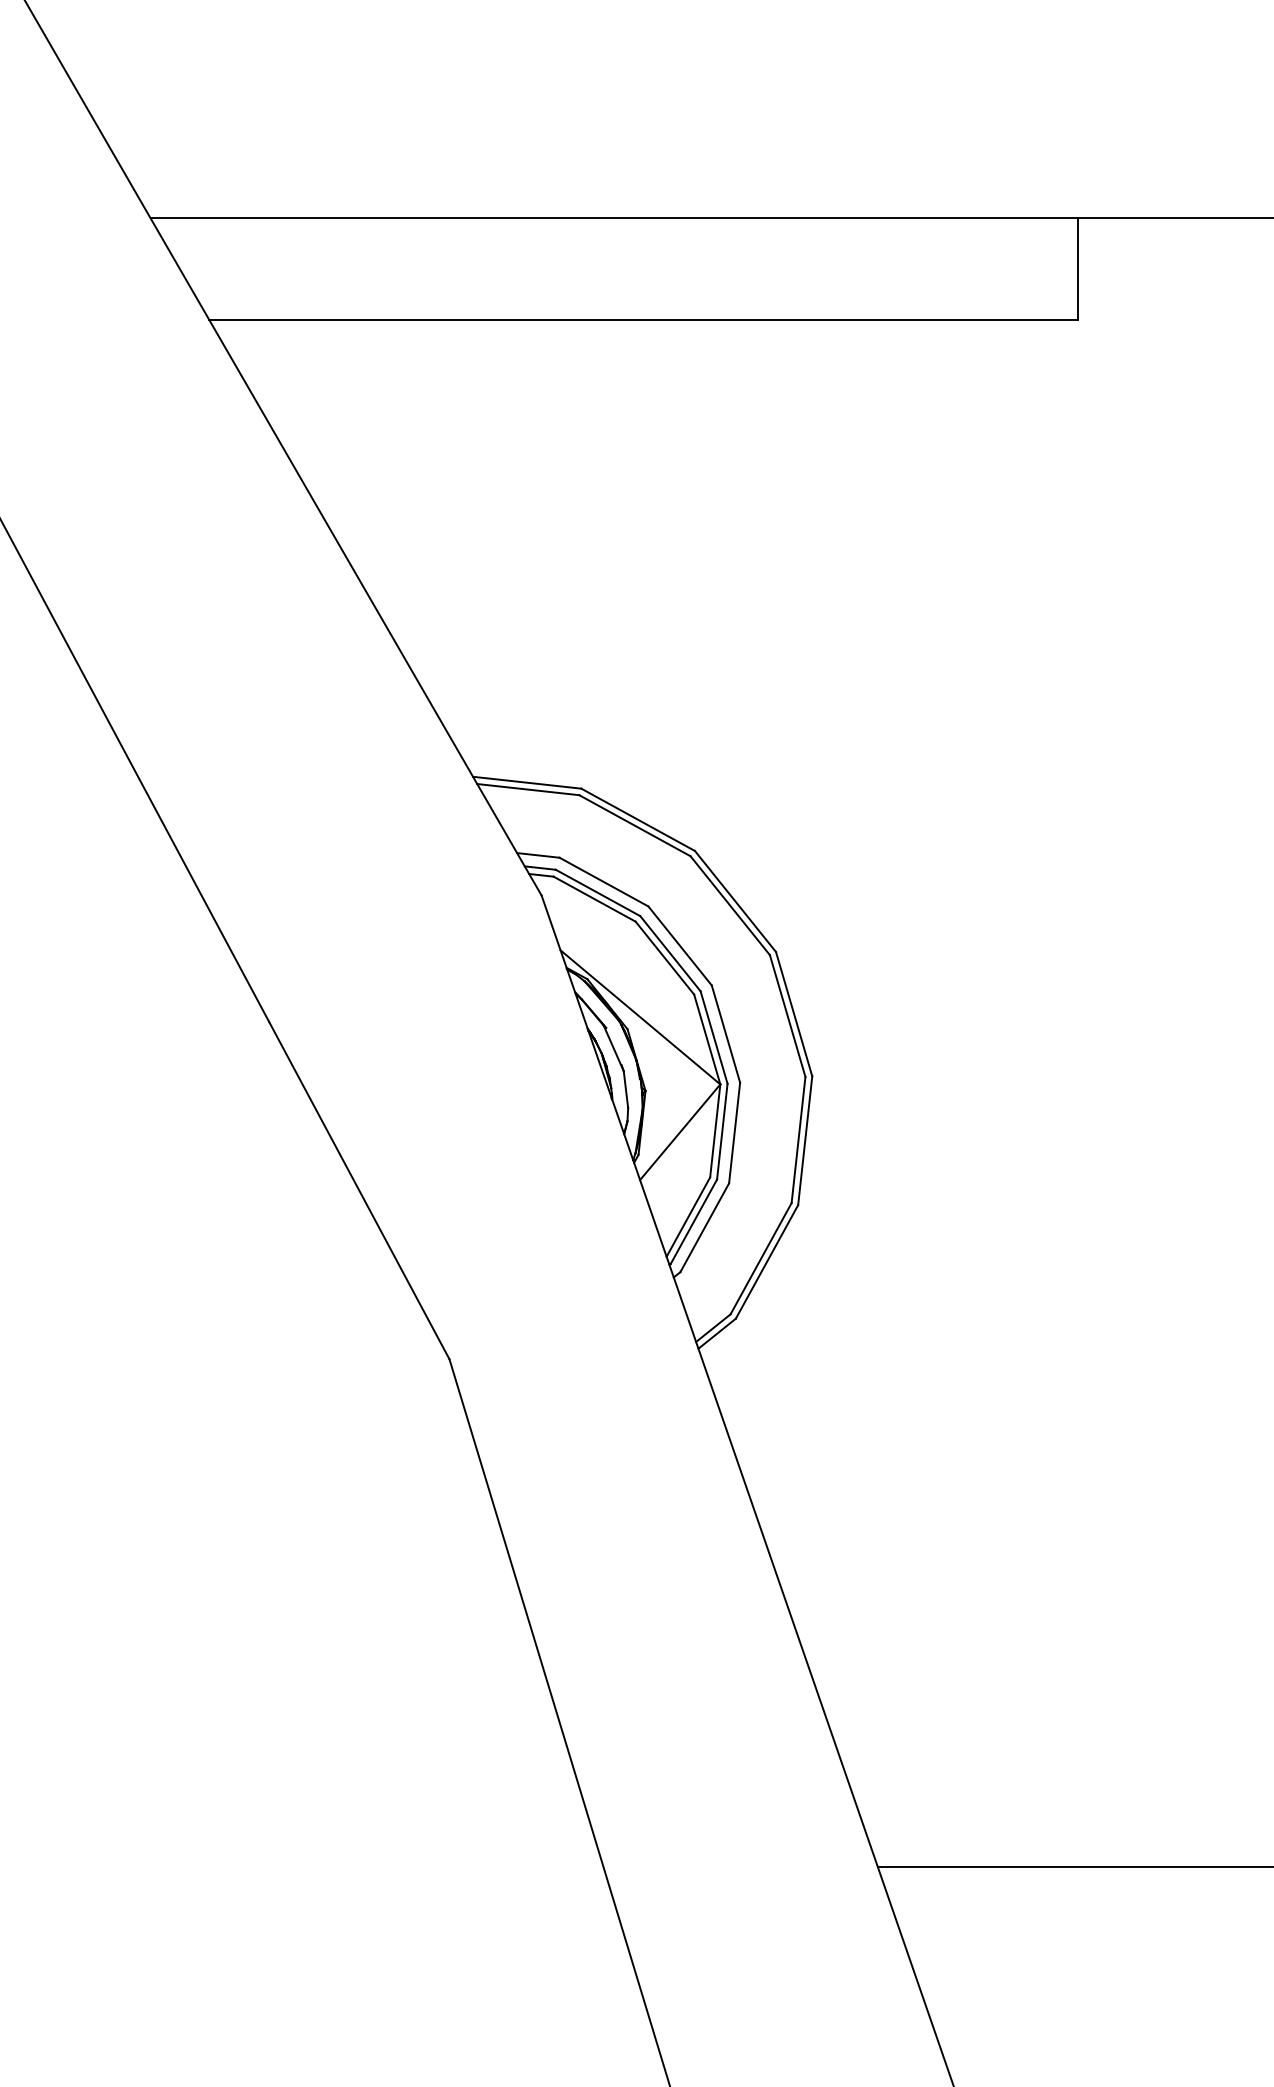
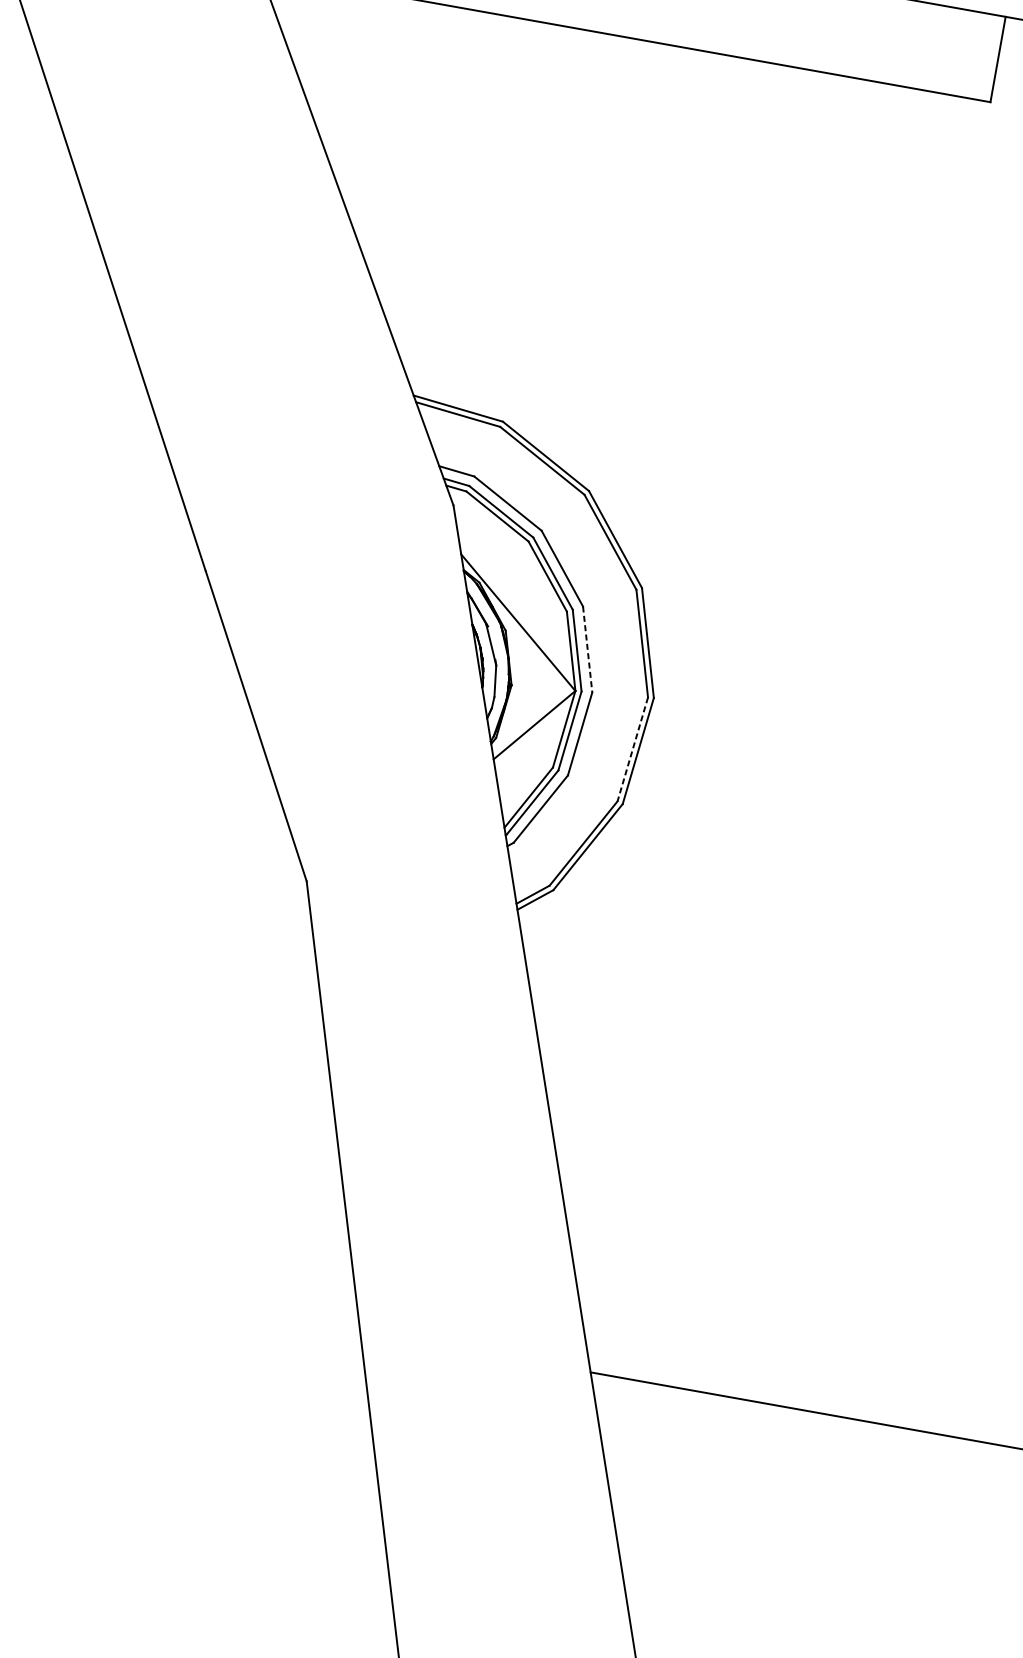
line: (725, 1034) -> (587, 649), solid -> dashed
line: (798, 1140) -> (632, 749), solid -> dashed

